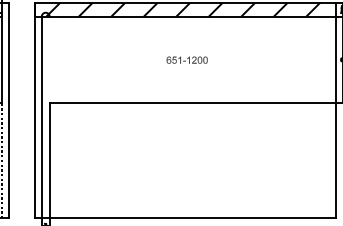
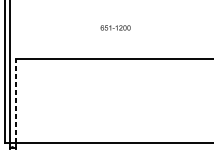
line: (49, 160) -> (15, 100), solid -> dashed

